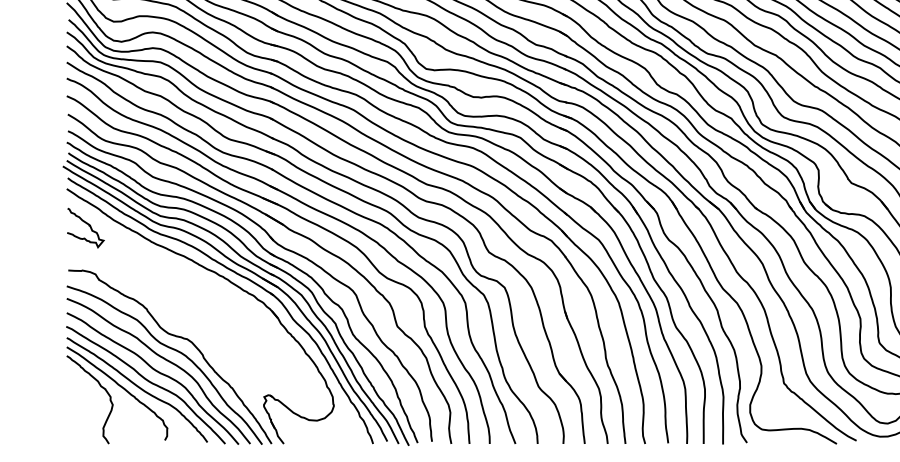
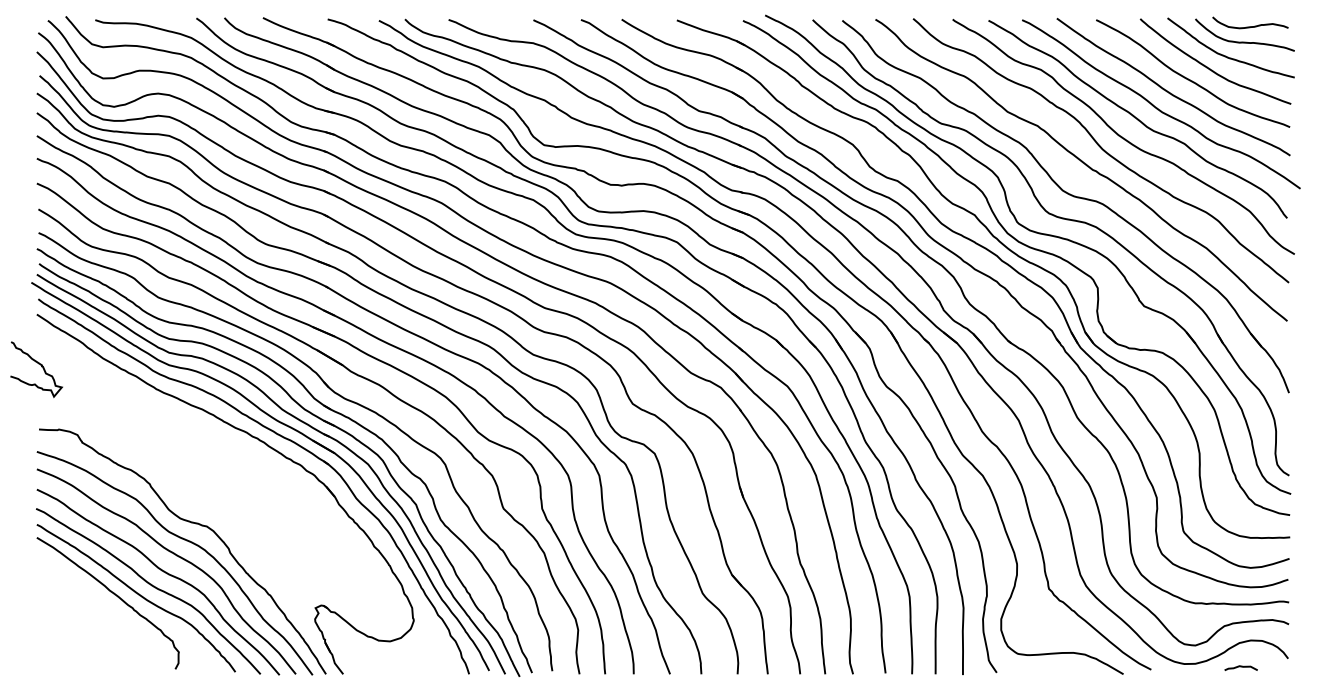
curve: (87, 224) -> (38, 364), moved
curve: (101, 387) -> (85, 594), removed

